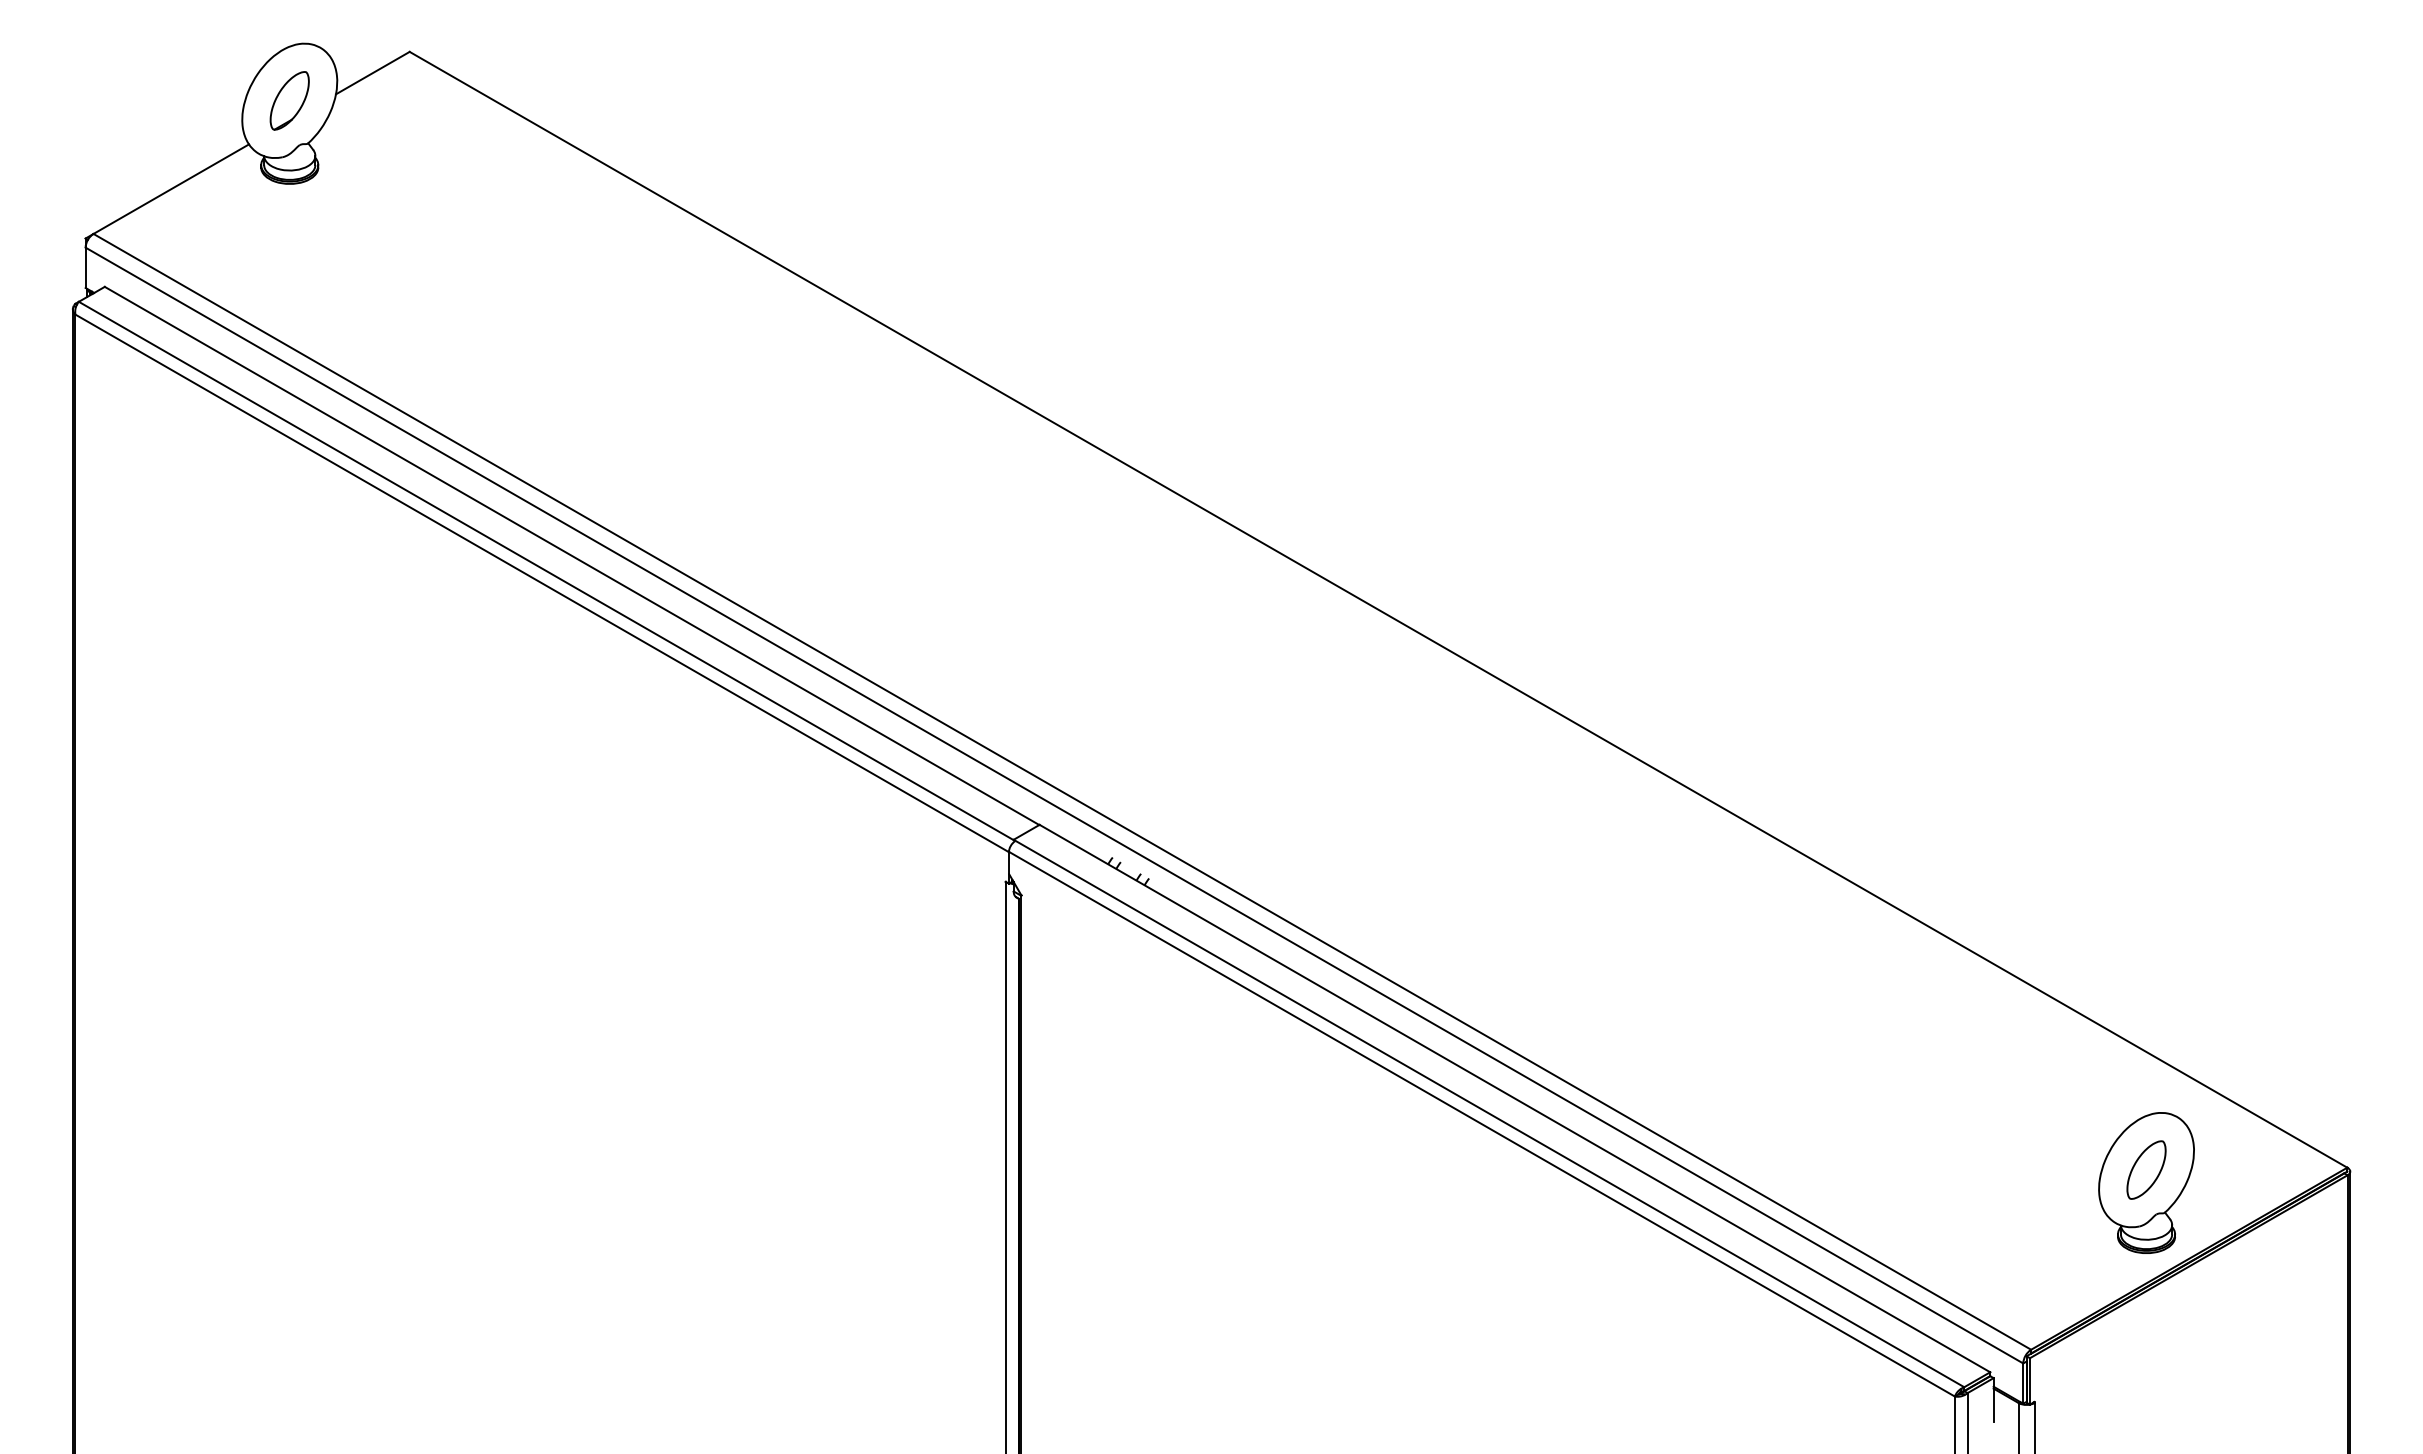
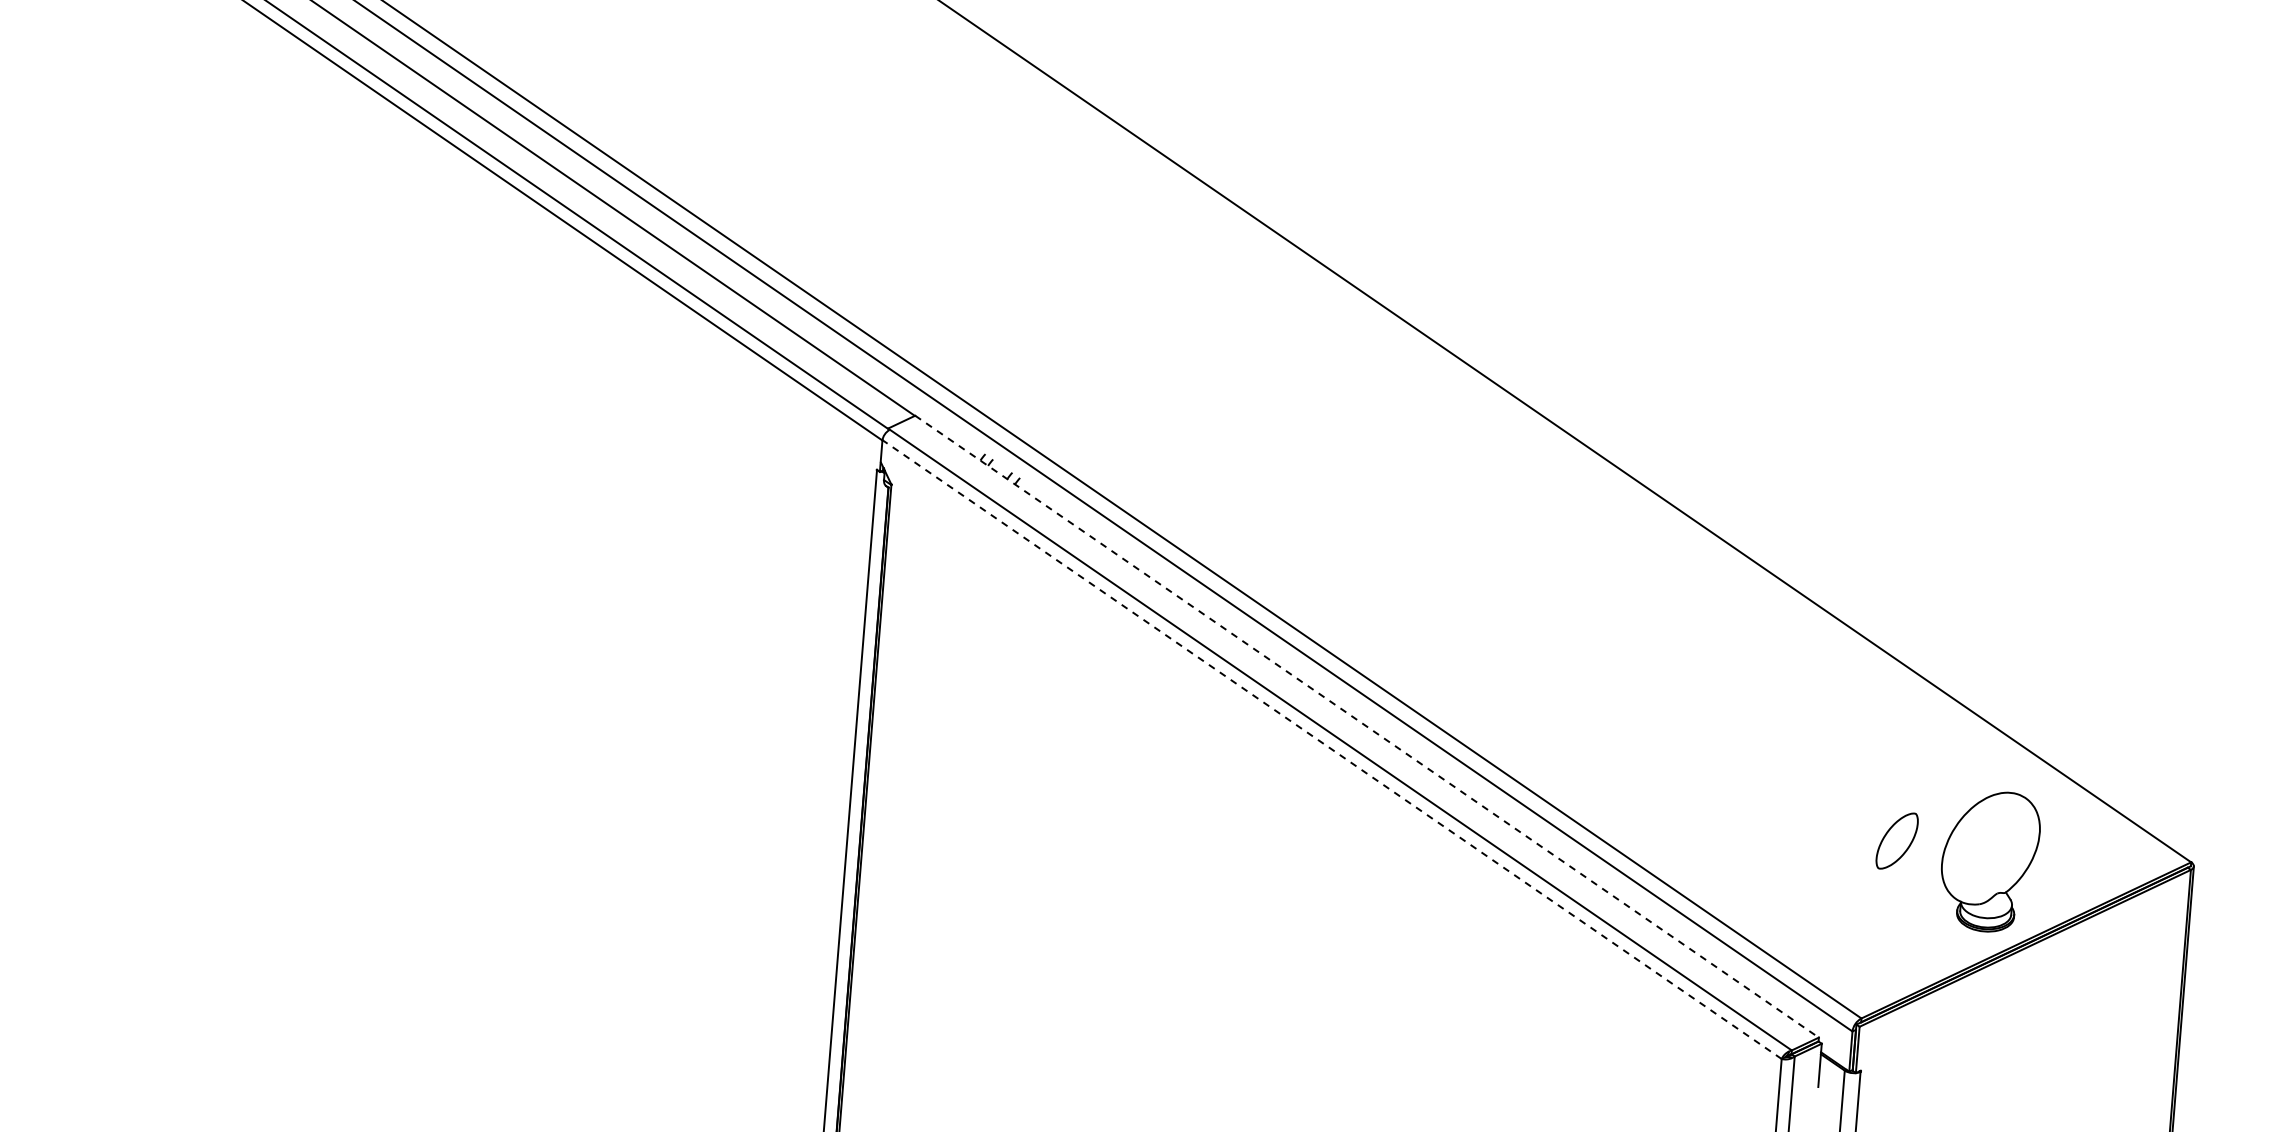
line: (1515, 1098) -> (1367, 726), solid -> dashed
line: (1482, 1124) -> (1332, 749), solid -> dashed
part: (2146, 1169) -> (1897, 840), moved

